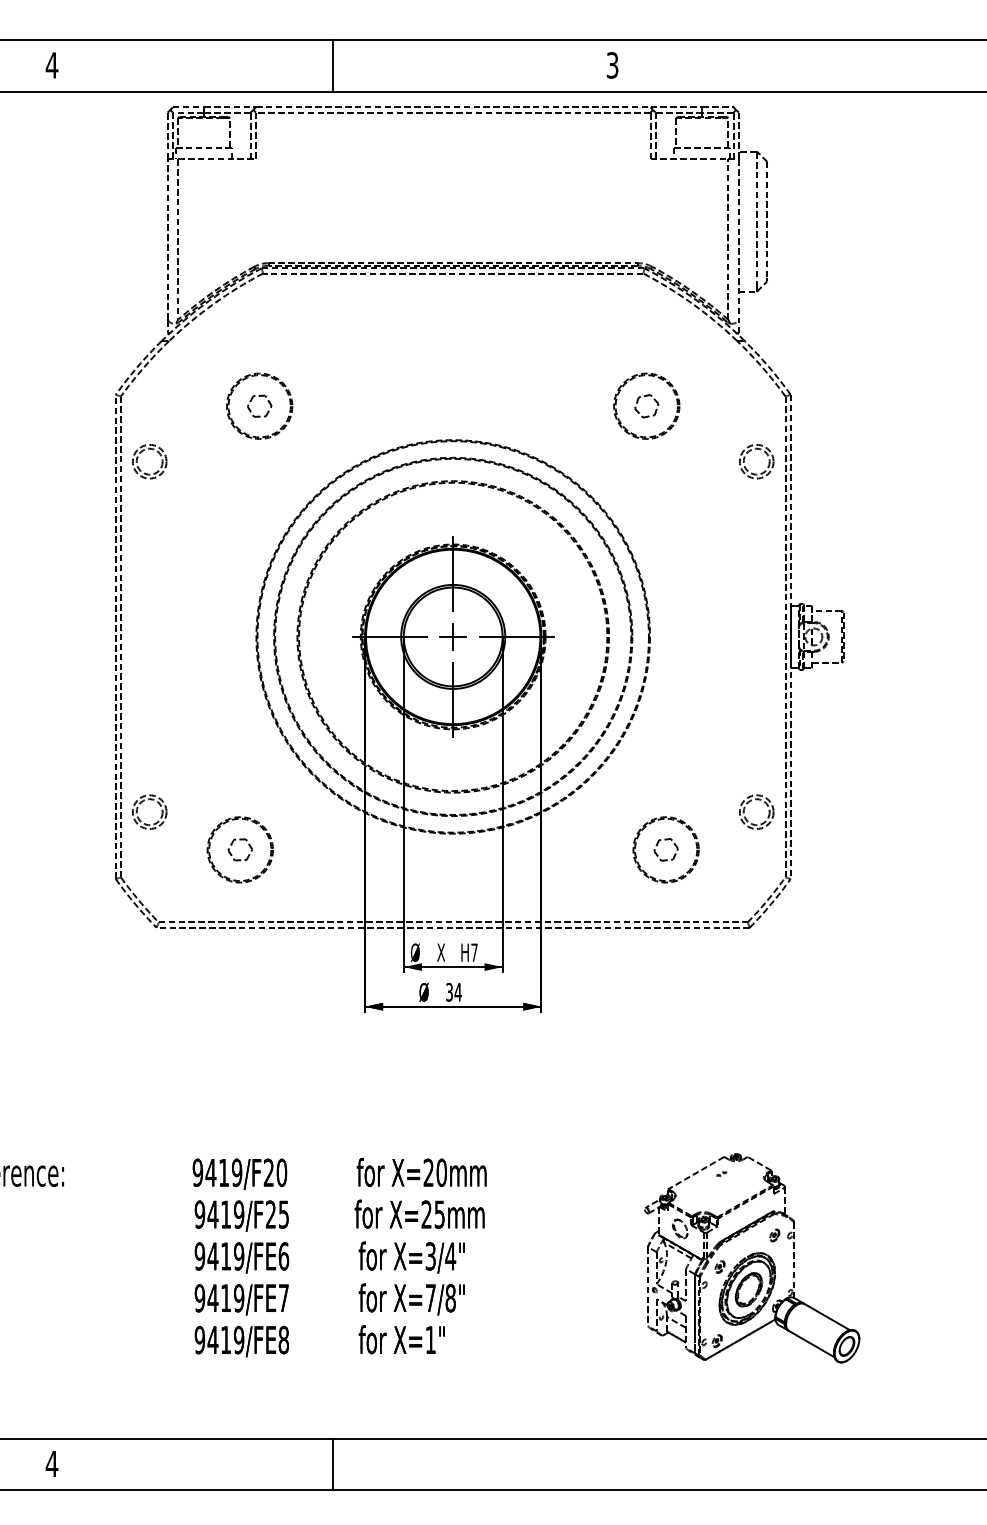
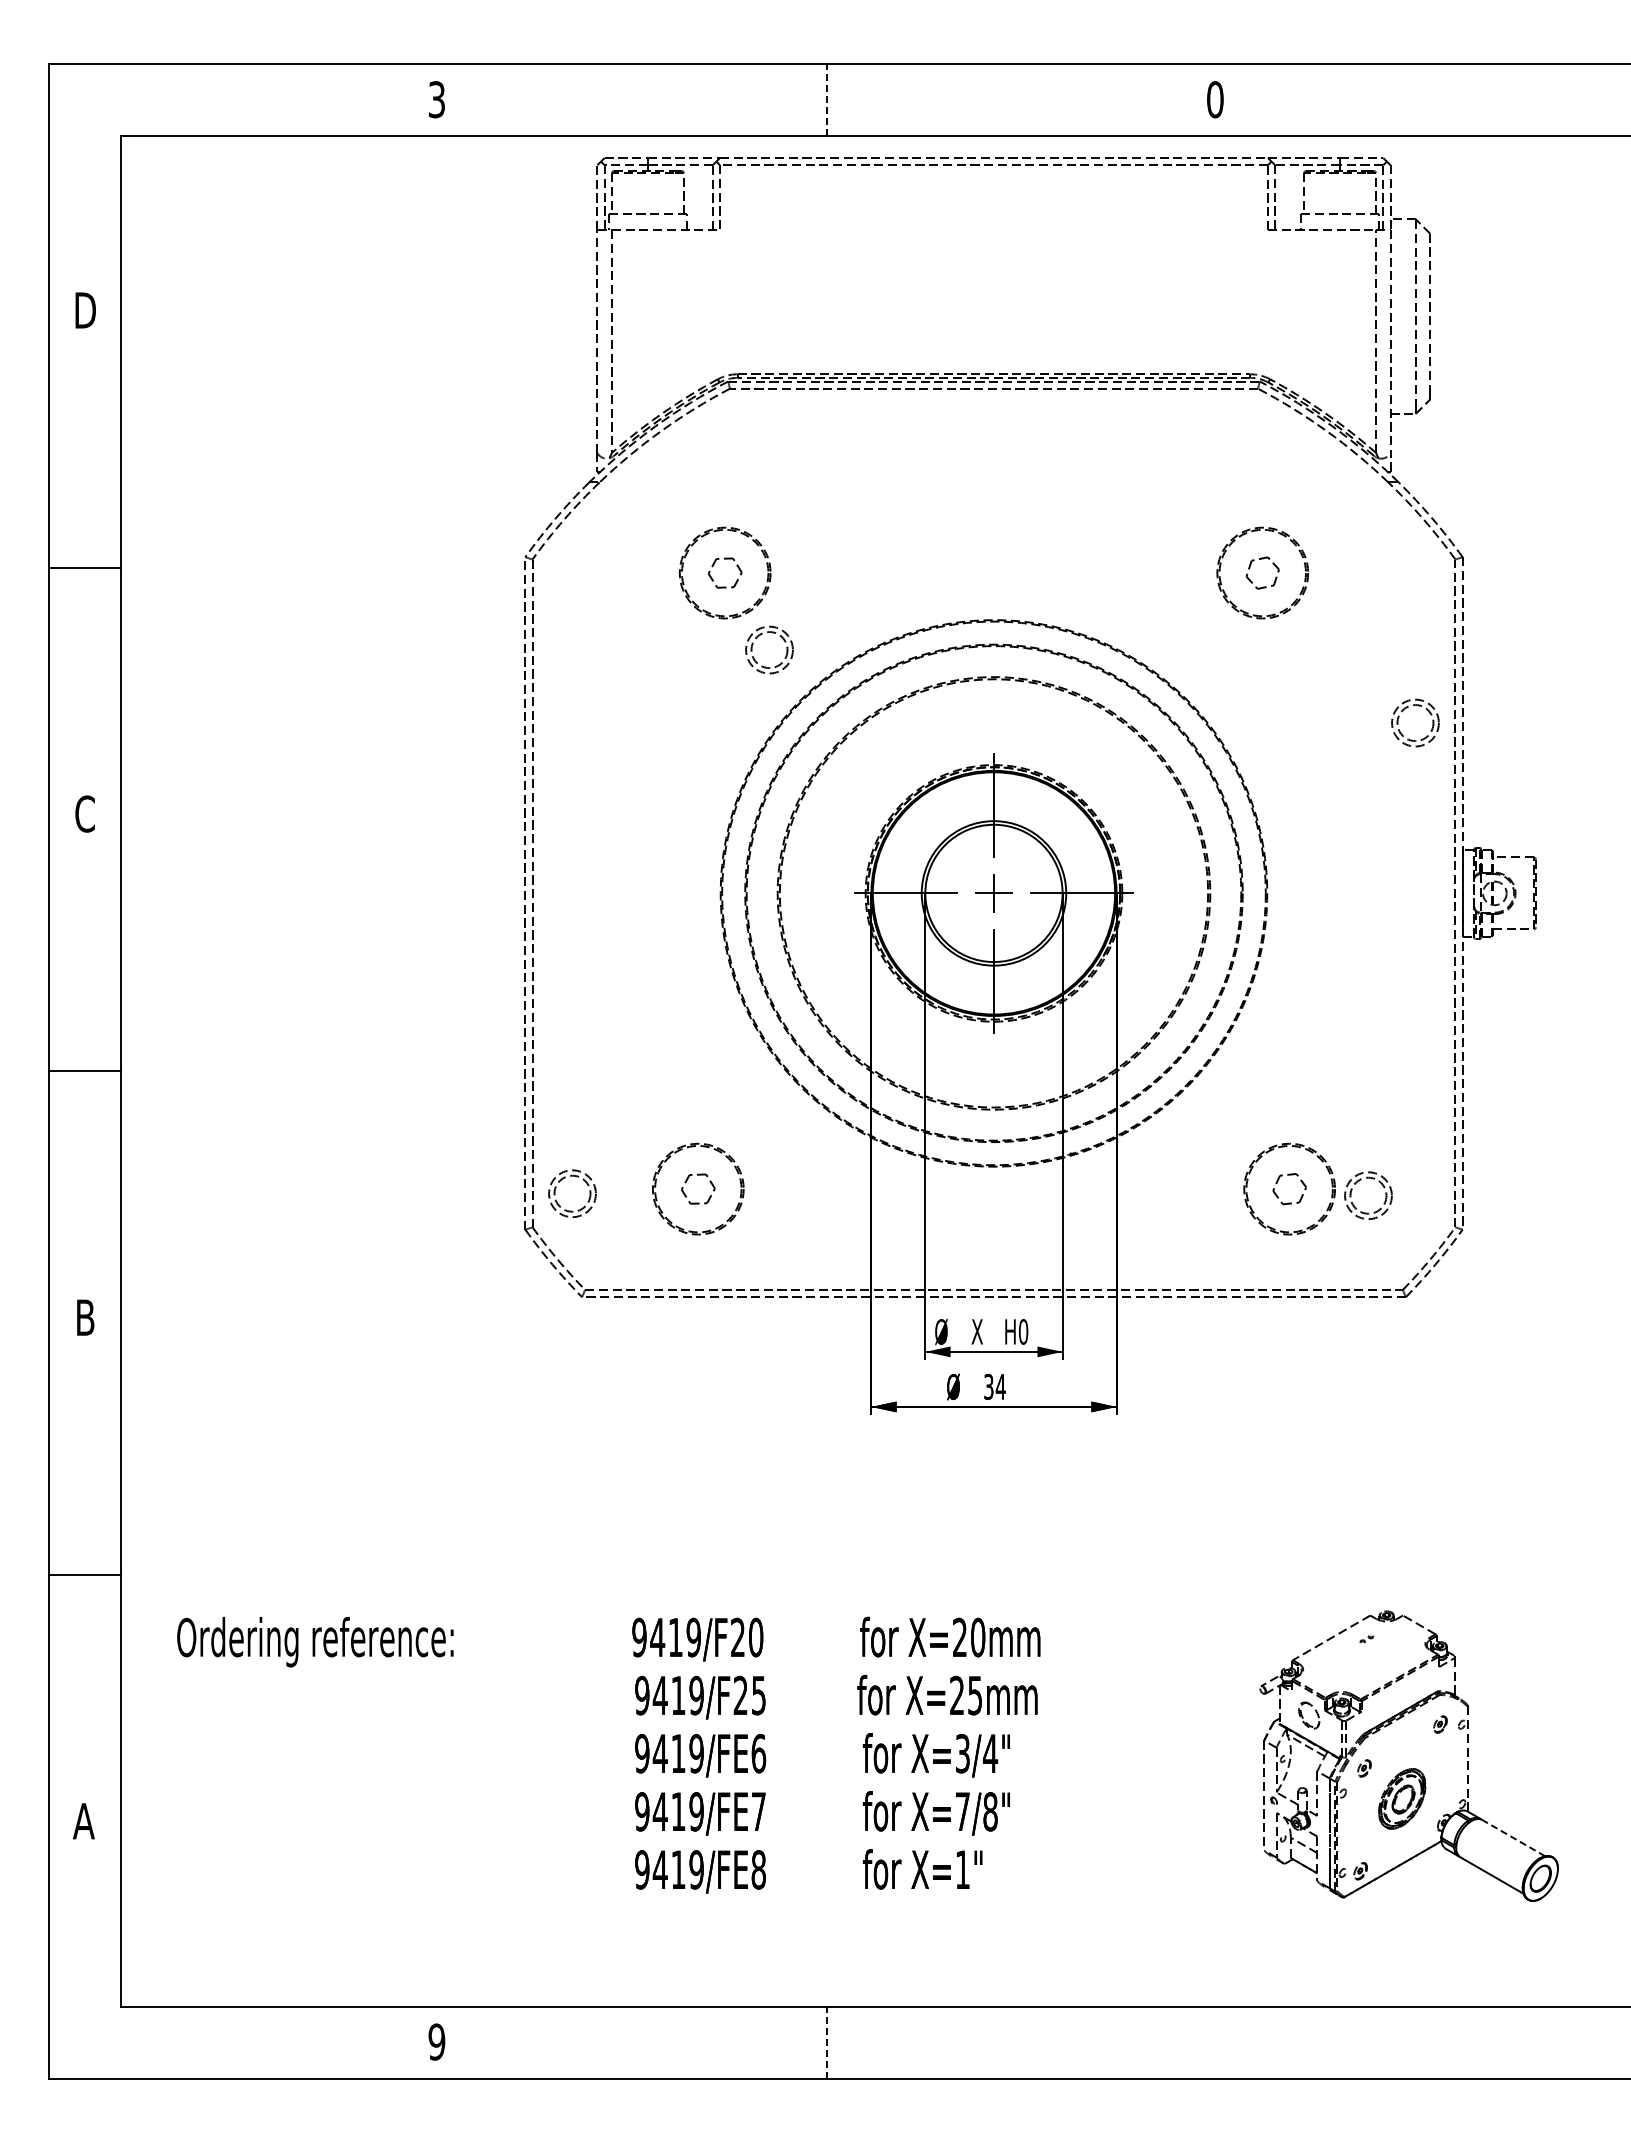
text: (51, 65) -> (436, 99), 4 -> 3
line: (333, 65) -> (827, 99), solid -> dashed
text: (612, 65) -> (1215, 99), 3 -> 0
part: (148, 449) -> (767, 633), moved
part: (755, 449) -> (1413, 706), moved
part: (152, 800) -> (576, 1177), moved
part: (759, 800) -> (1372, 1179), moved
text: (474, 952) -> (1023, 1331), H7 -> H0
part: (746, 1288) -> (1401, 1798), size x0.6
line: (827, 1316) -> (1513, 1837), solid -> dashed
text: (51, 1463) -> (436, 2041), 4 -> 9
line: (333, 1464) -> (827, 2042), solid -> dashed

